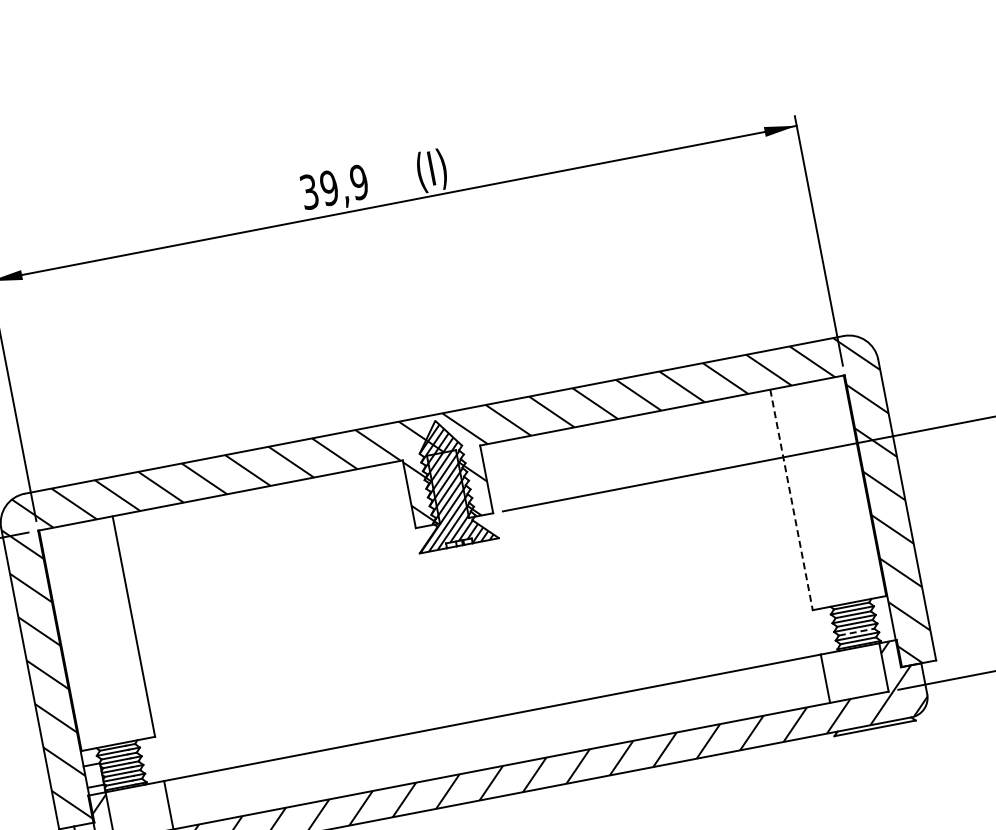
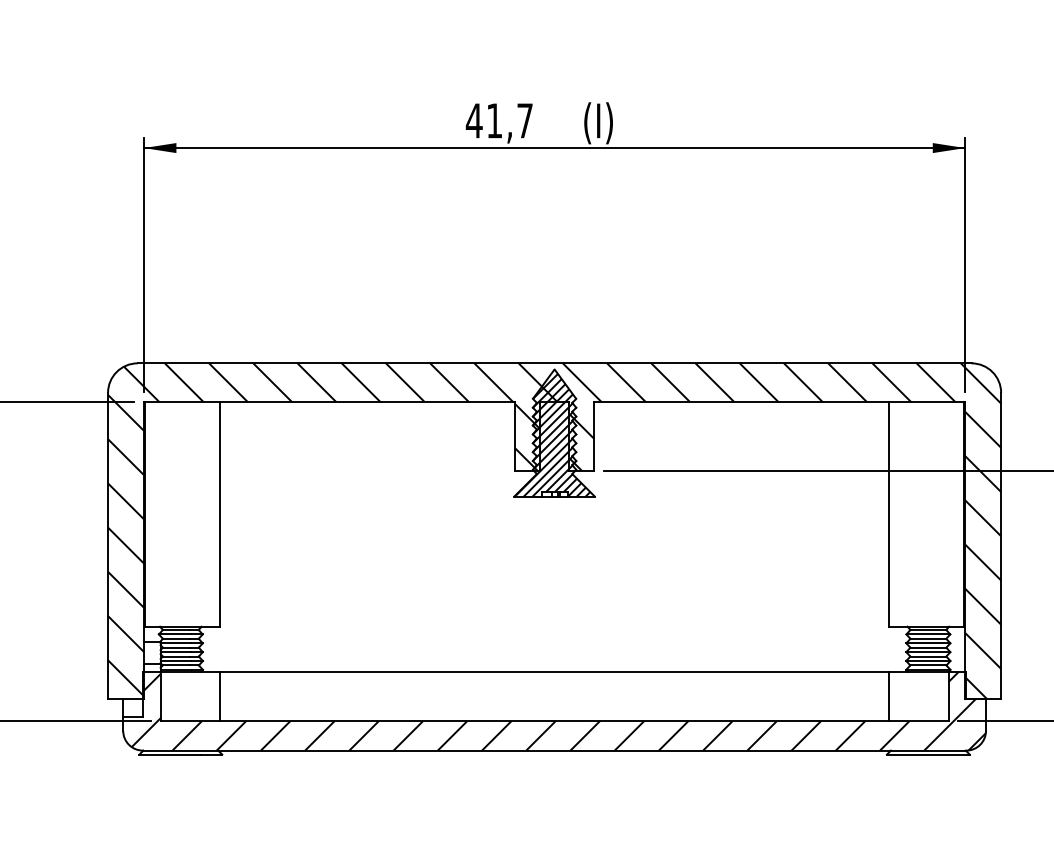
text: (333, 187) -> (498, 120), 39,9 -> 41,7
line: (791, 499) -> (889, 514), dashed -> solid
line: (856, 632) -> (928, 656), dashed -> solid

